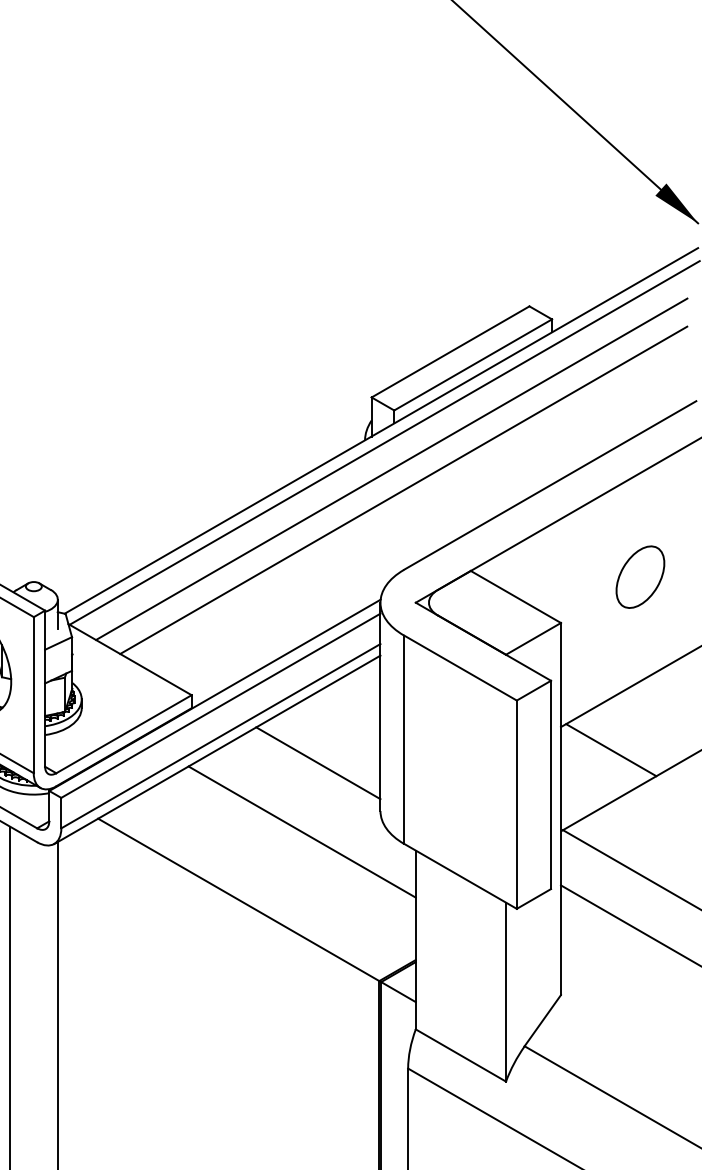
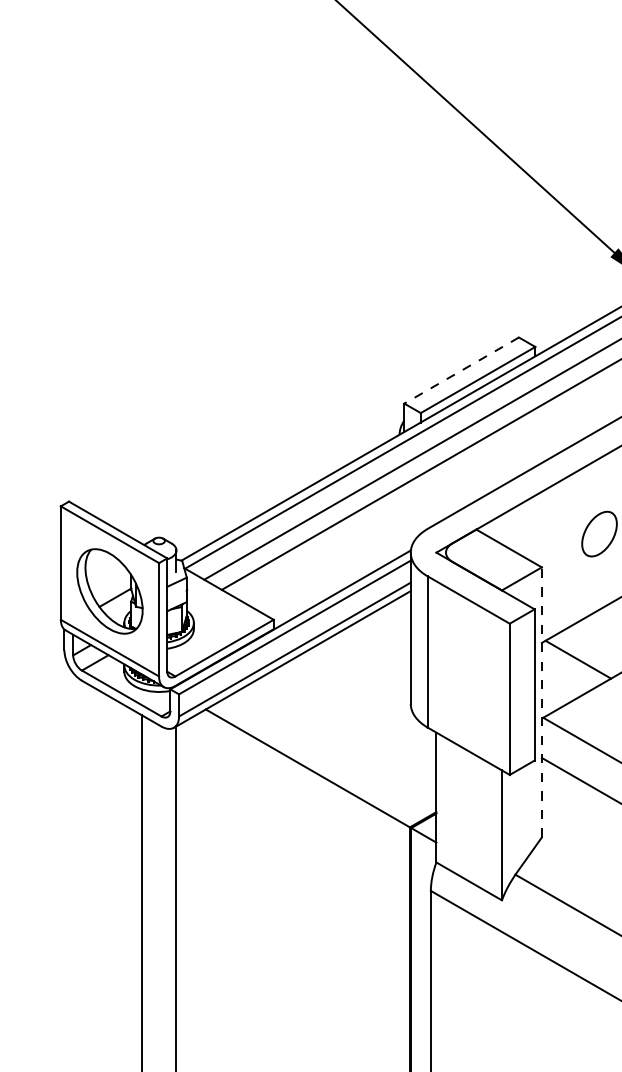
line: (450, 351) -> (461, 370), solid -> dashed
line: (318, 763) -> (365, 669), removed
line: (560, 807) -> (541, 701), solid -> dashed
line: (301, 831) -> (353, 718), removed

